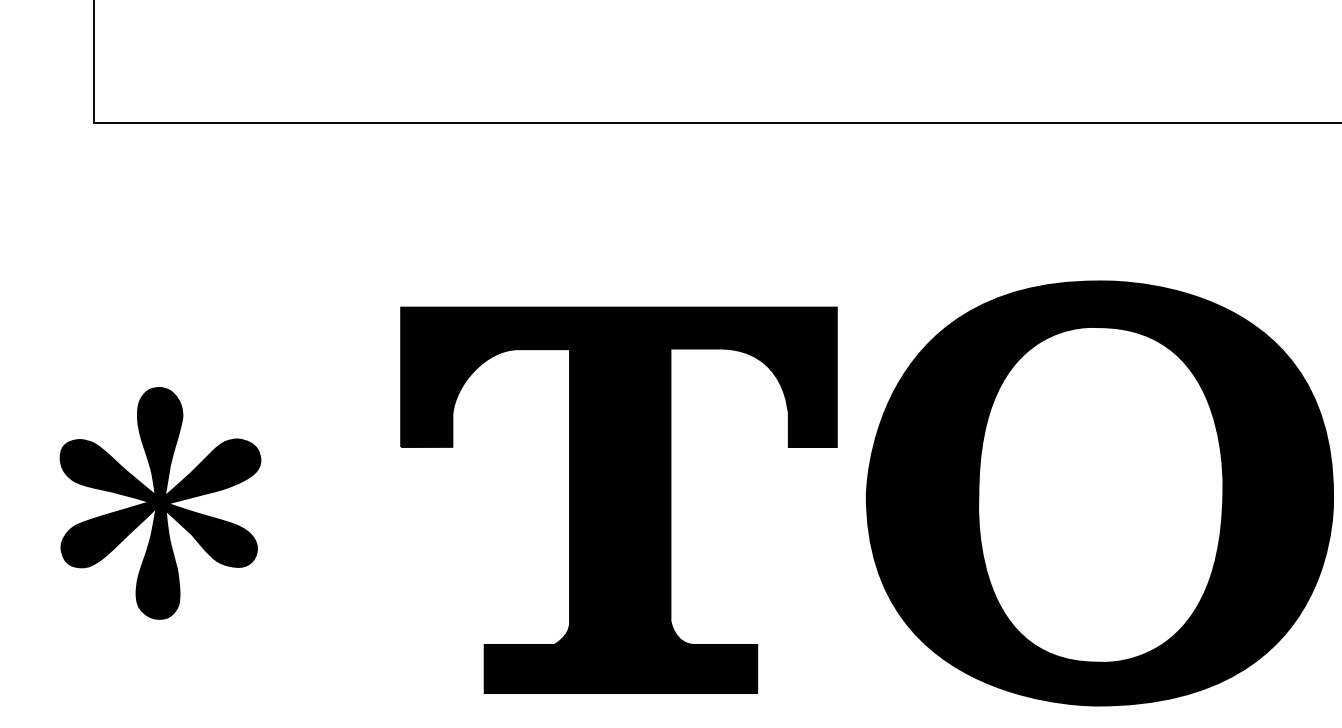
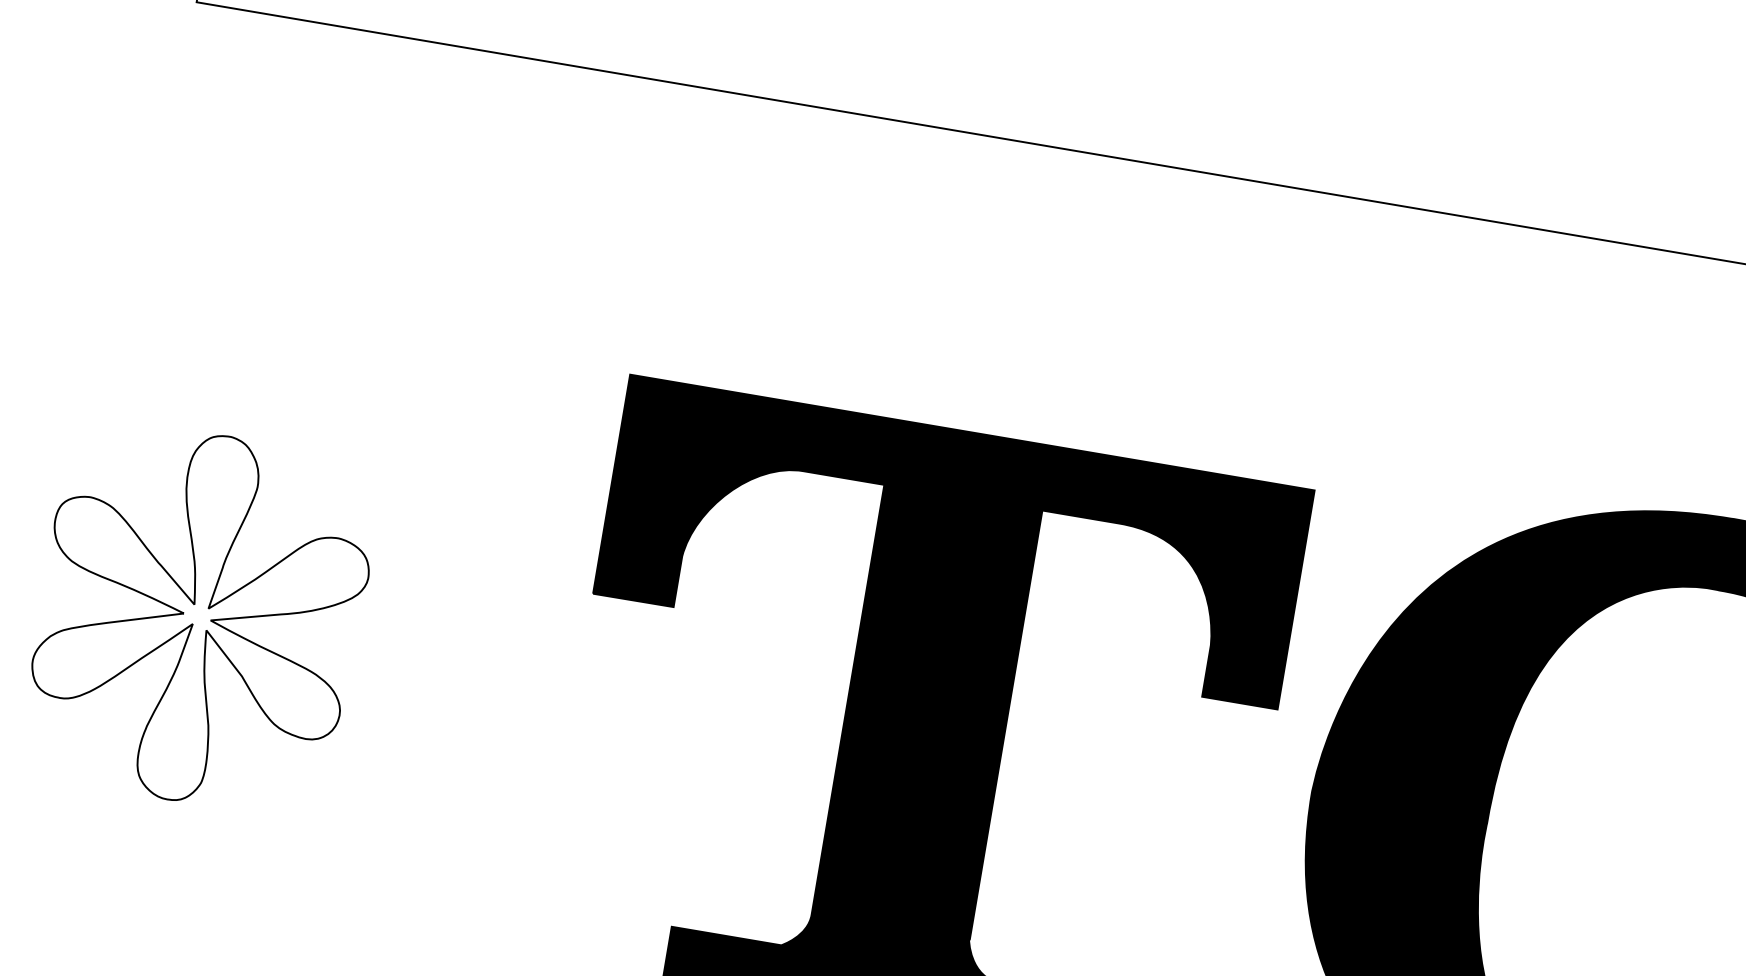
fill: (160, 502) -> (200, 616), removed

